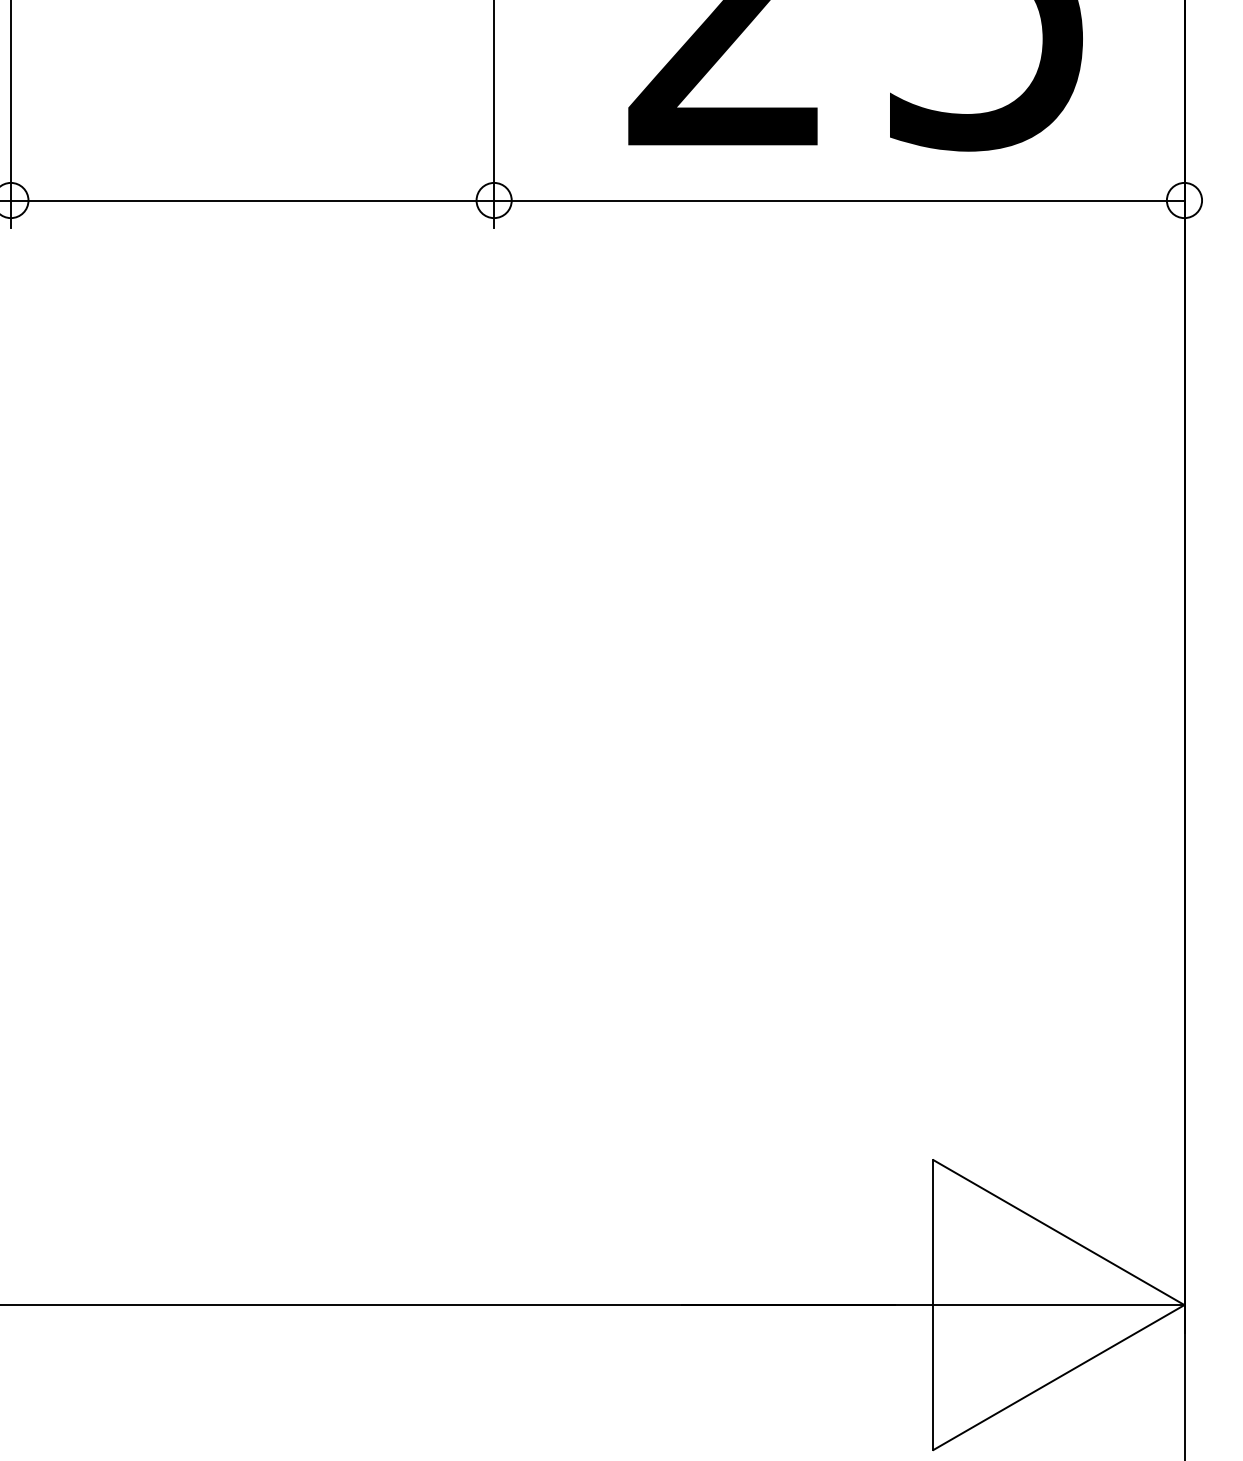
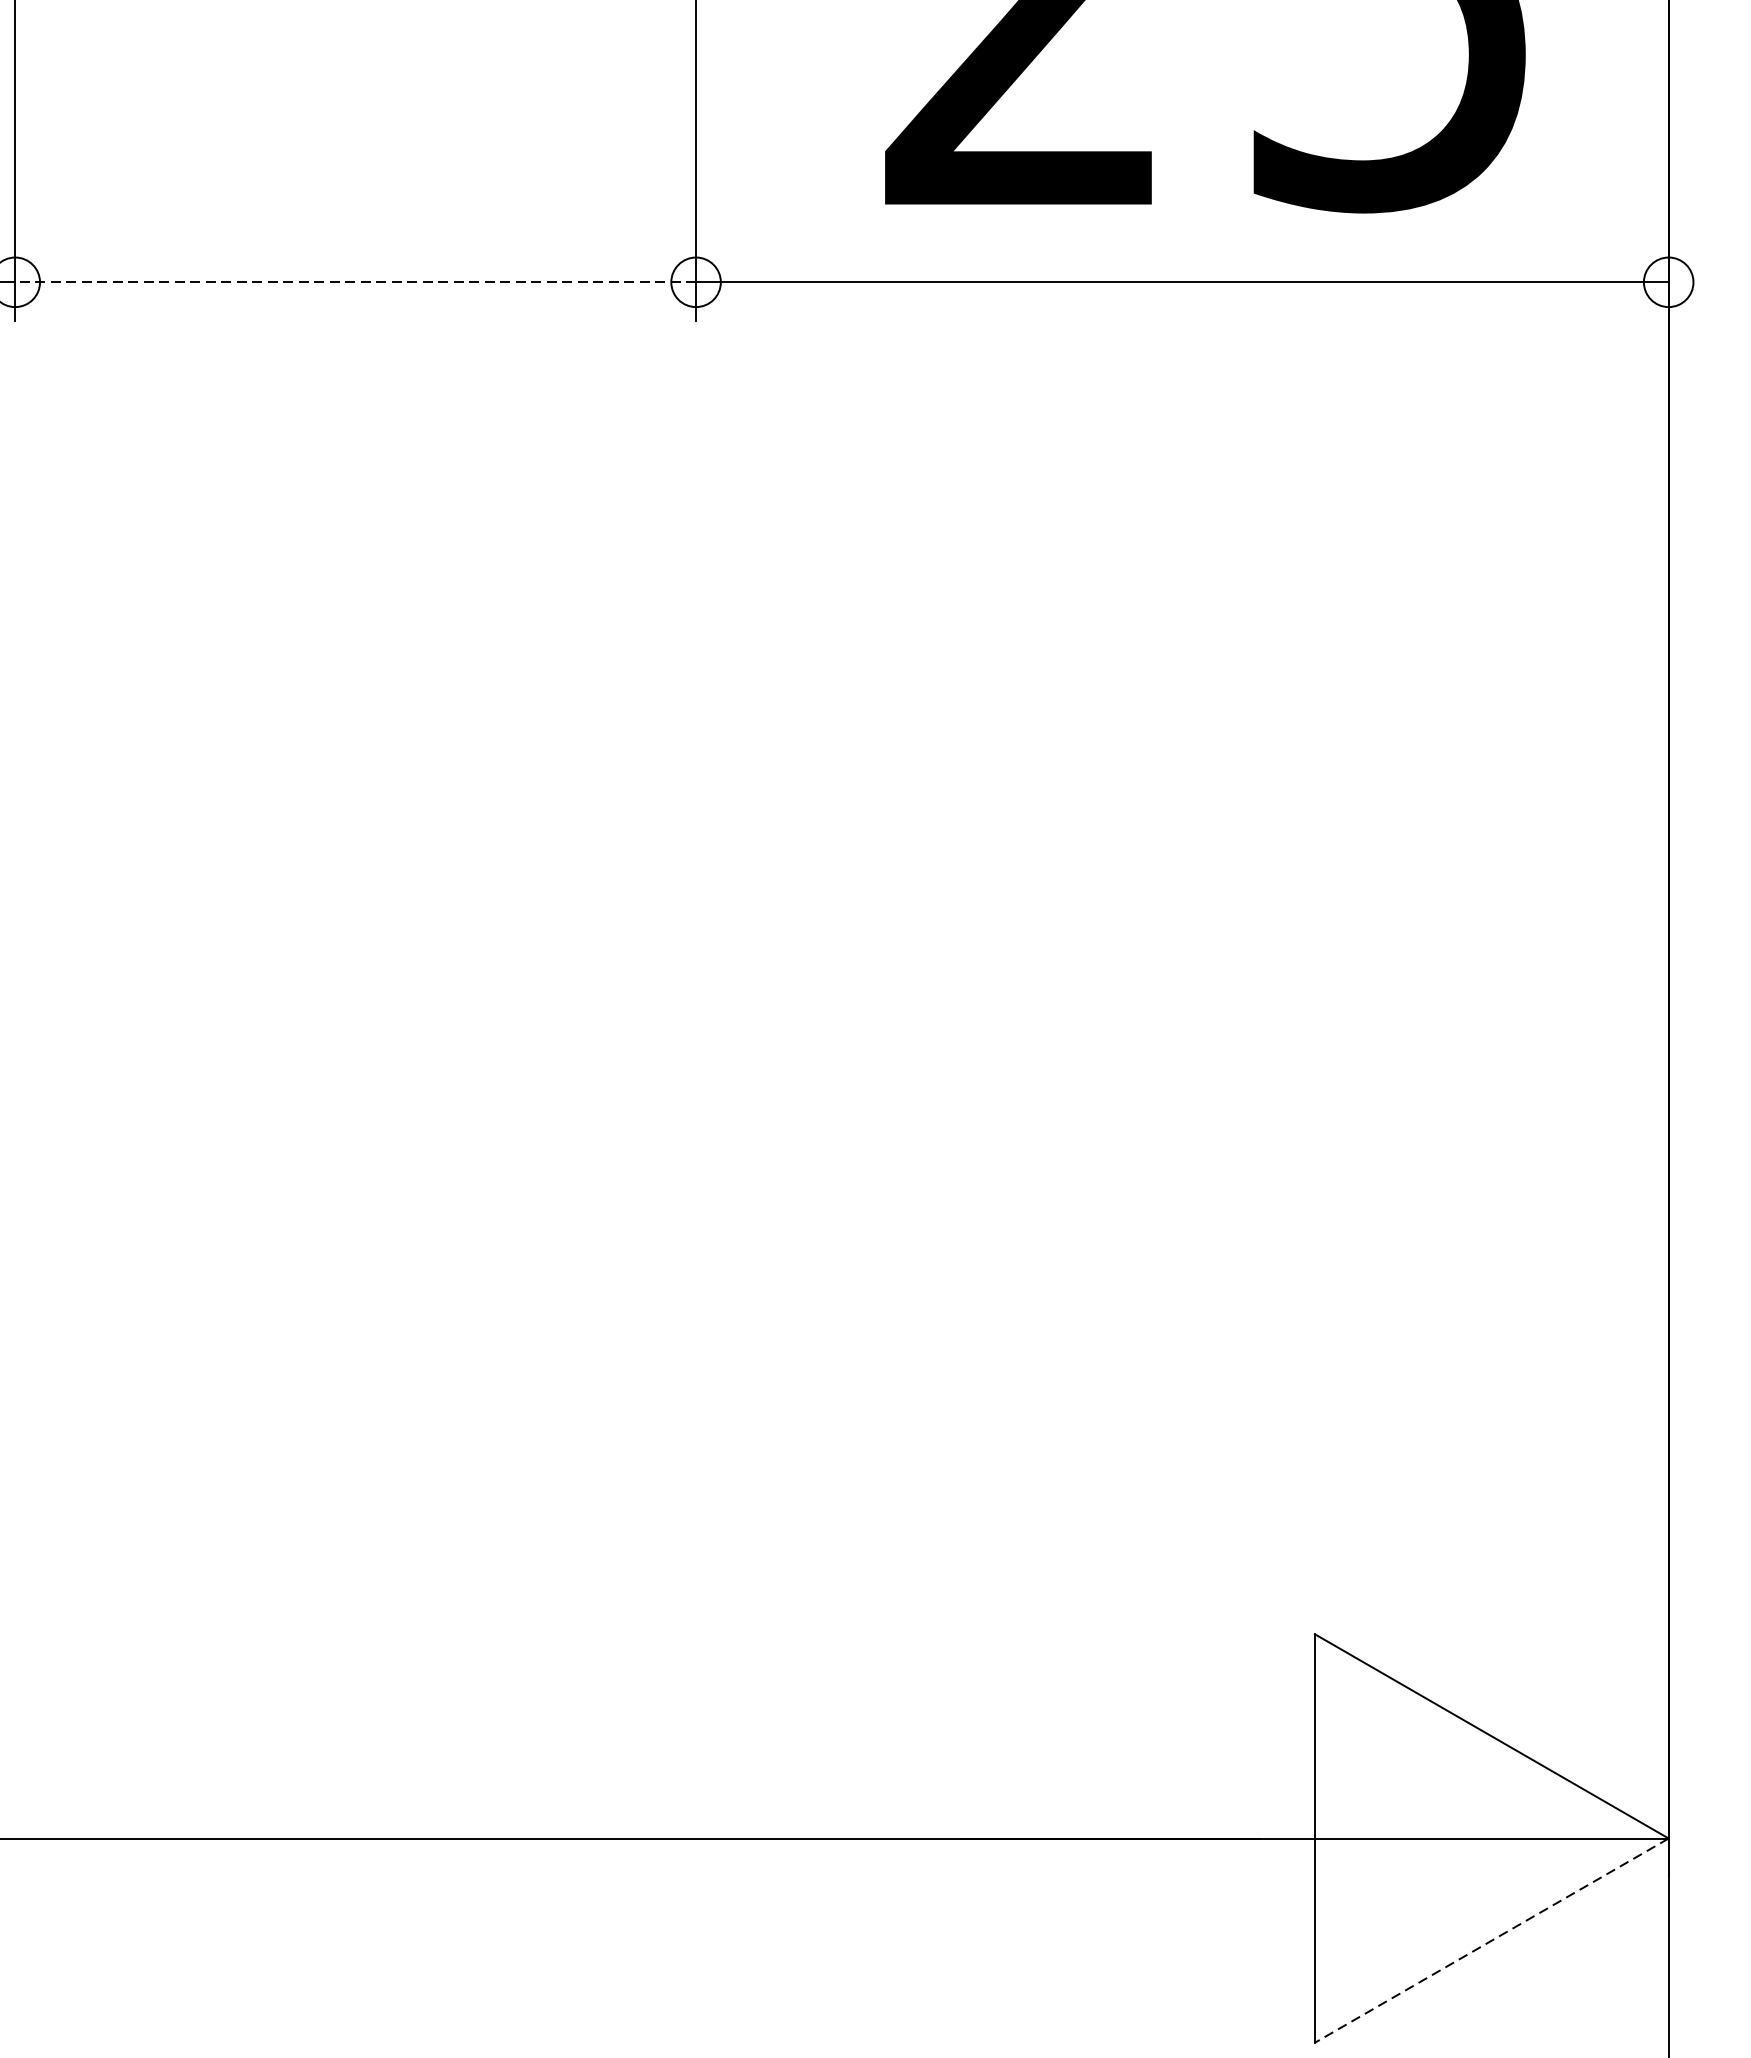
line: (252, 200) -> (355, 282), solid -> dashed
line: (1058, 1377) -> (1491, 1940), solid -> dashed

